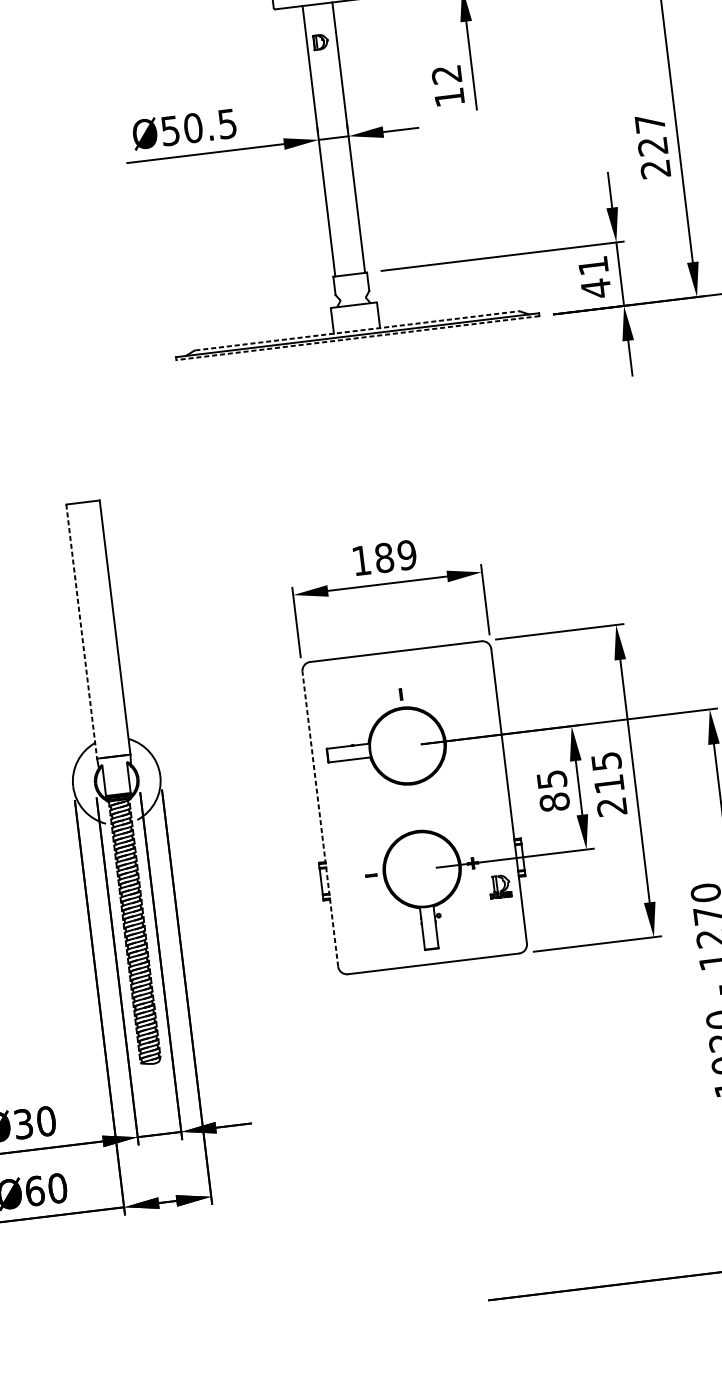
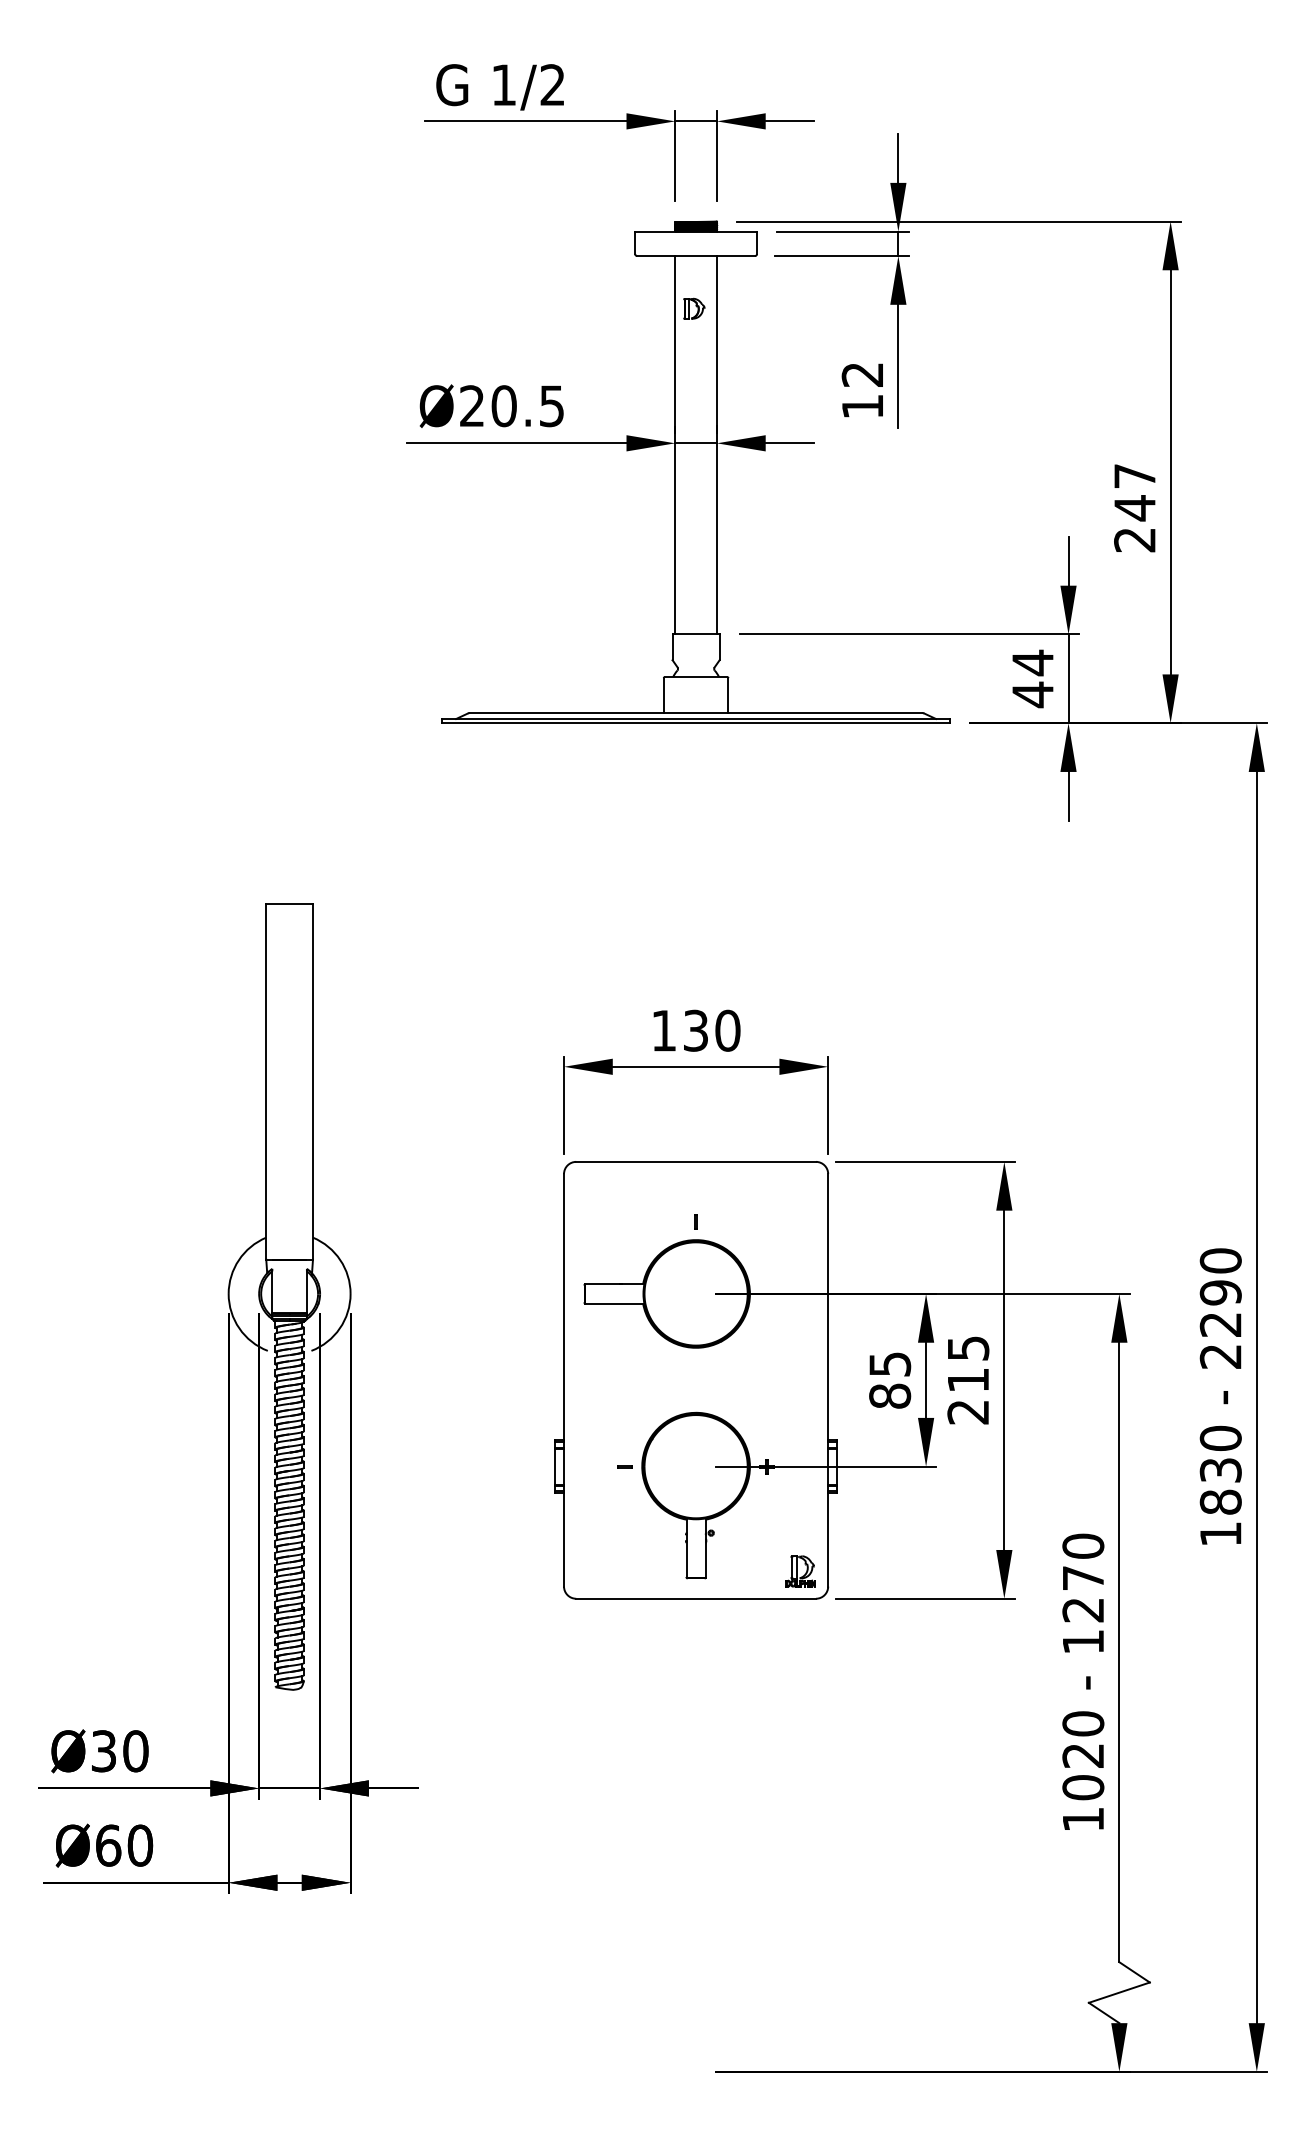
text: (169, 131) -> (471, 406), Ø50.5 -> Ø20.5
text: (652, 146) -> (1134, 508), 227 -> 247
text: (593, 265) -> (1032, 662), 41 -> 44
line: (357, 331) -> (696, 713), dashed -> solid
line: (358, 338) -> (696, 723), dashed -> solid
text: (395, 556) -> (711, 1030), 189 -> 130
line: (81, 631) -> (266, 1081), dashed -> solid
line: (320, 818) -> (564, 1379), dashed -> solid
part: (499, 886) -> (800, 1571), moved

